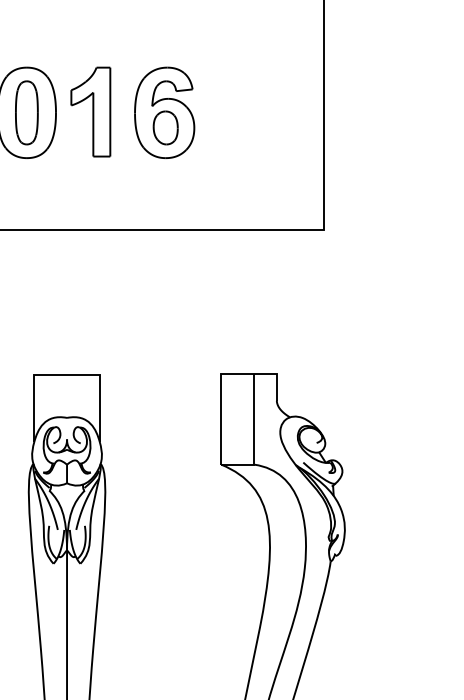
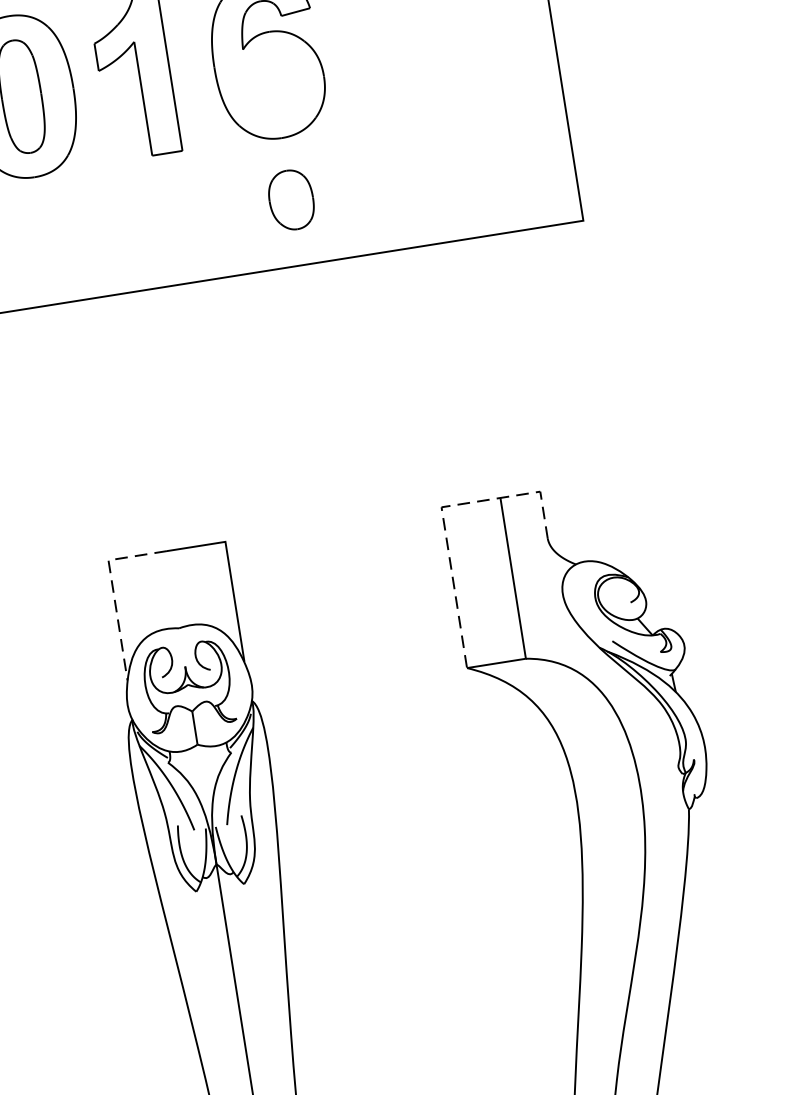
part: (165, 127) -> (290, 199), moved
line: (221, 377) -> (442, 512), solid -> dashed
line: (34, 391) -> (113, 590), solid -> dashed

